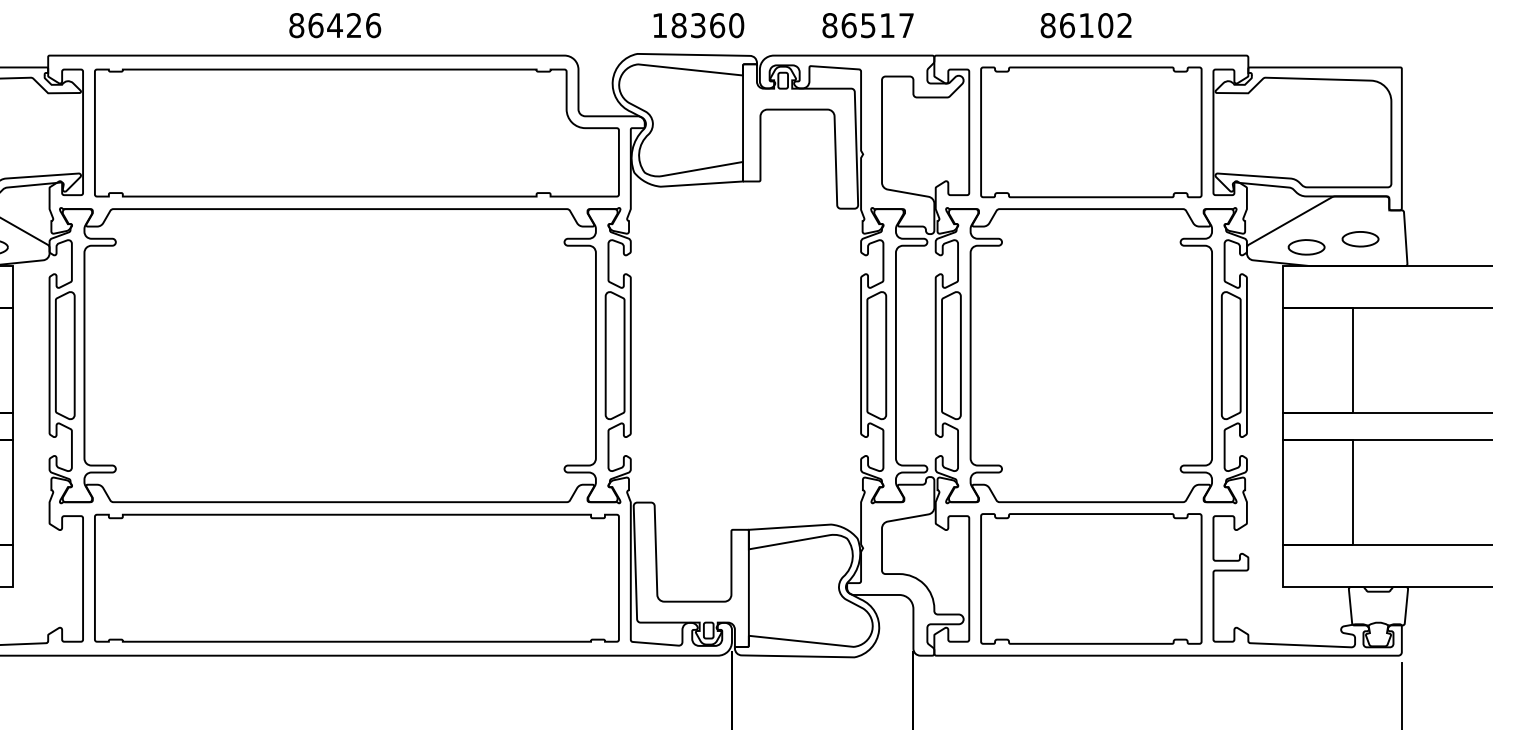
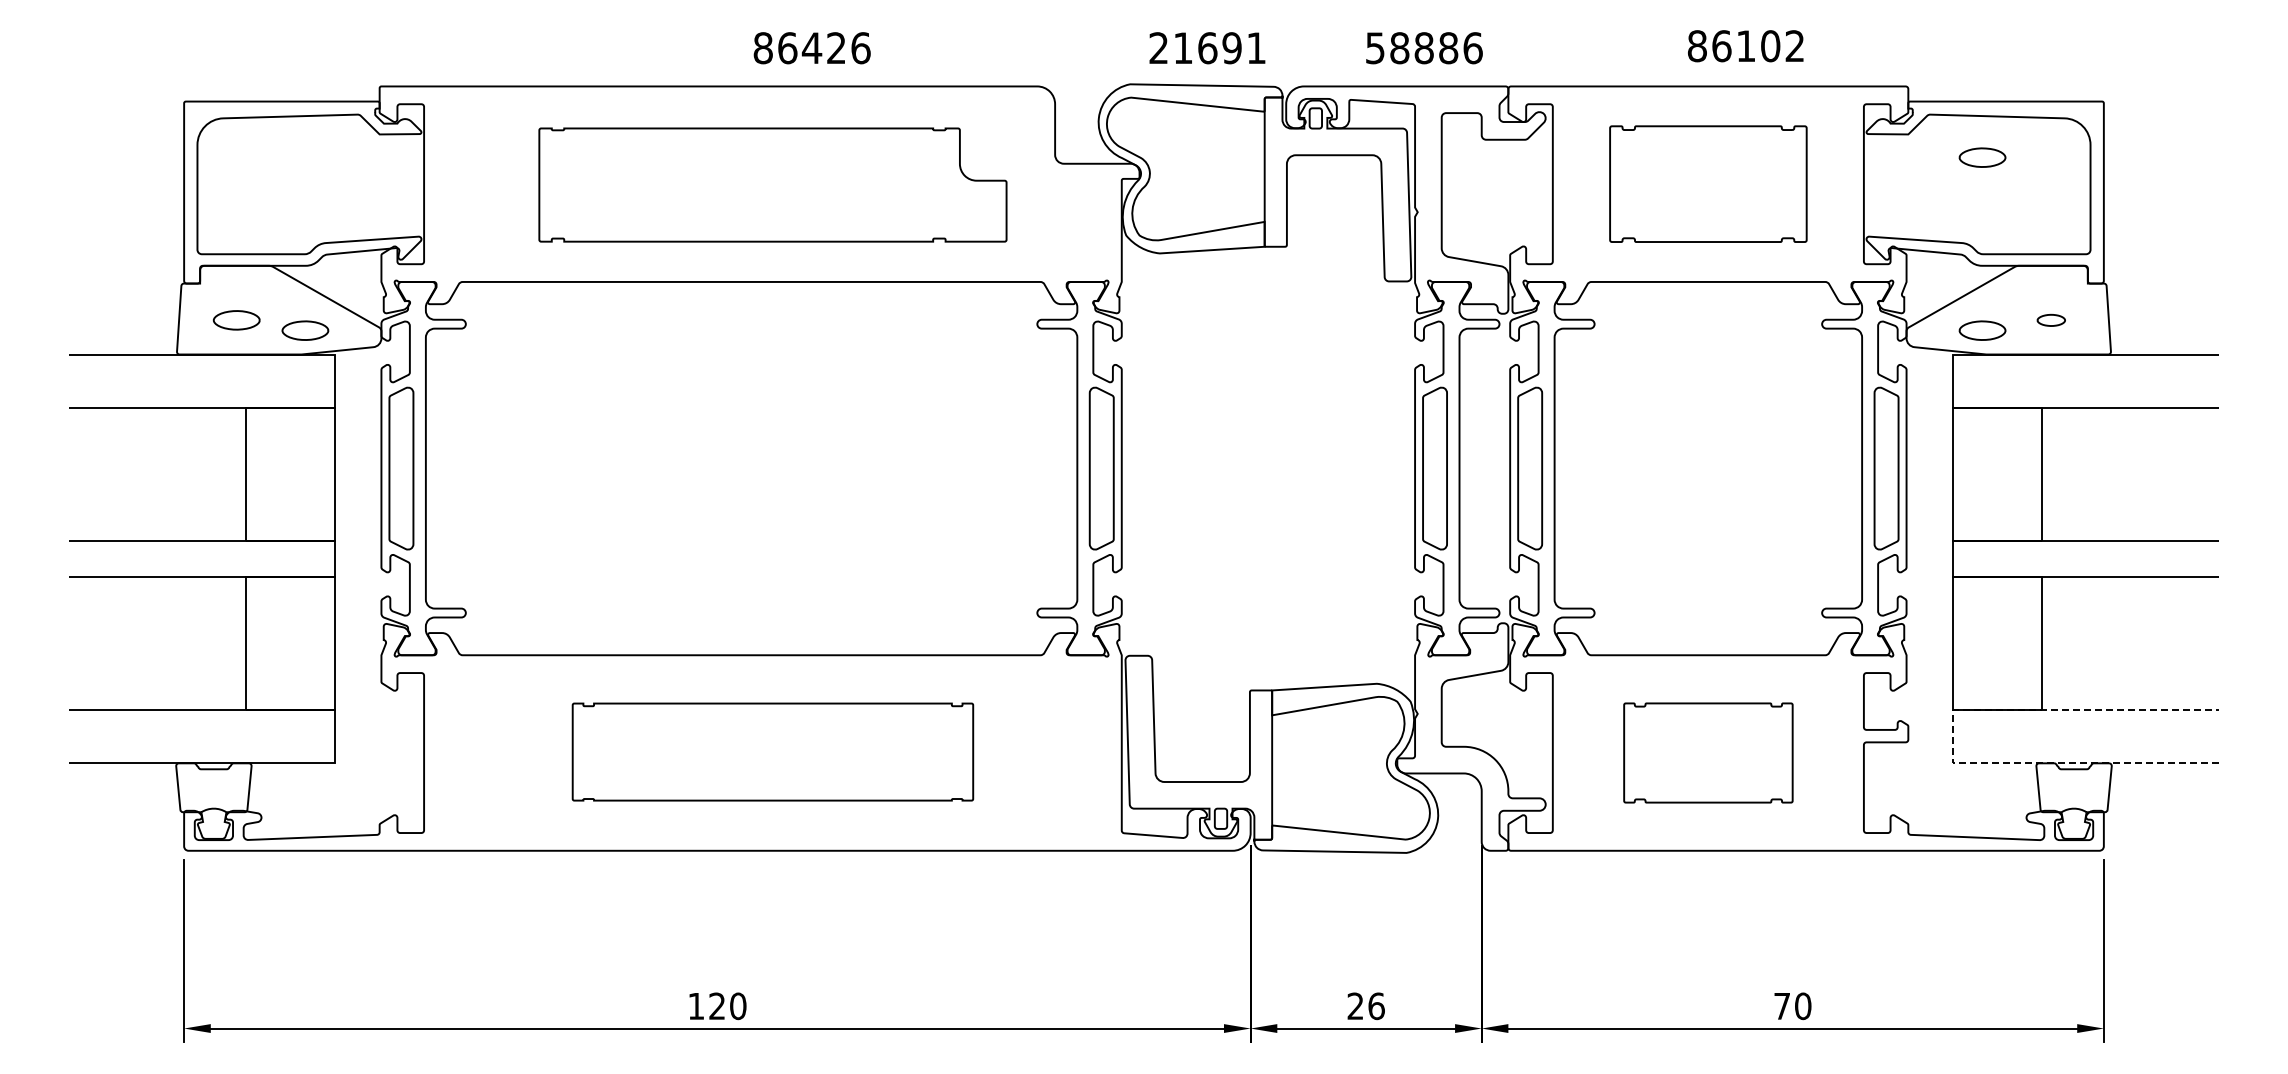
text: (334, 25) -> (811, 48), moved
text: (698, 25) -> (1207, 48), 18360 -> 21691
text: (867, 25) -> (1423, 48), 86517 -> 58886
text: (1085, 25) -> (1745, 46), moved
part: (1306, 111) -> (1982, 157), added
part: (1091, 131) -> (1708, 183), size x0.7
part: (356, 132) -> (772, 184), size x0.7
part: (1360, 239) -> (2051, 320), size x0.6
line: (1283, 565) -> (1952, 736), solid -> dashed
part: (356, 577) -> (772, 751), size x0.6
part: (1091, 578) -> (1708, 752), size x0.6

